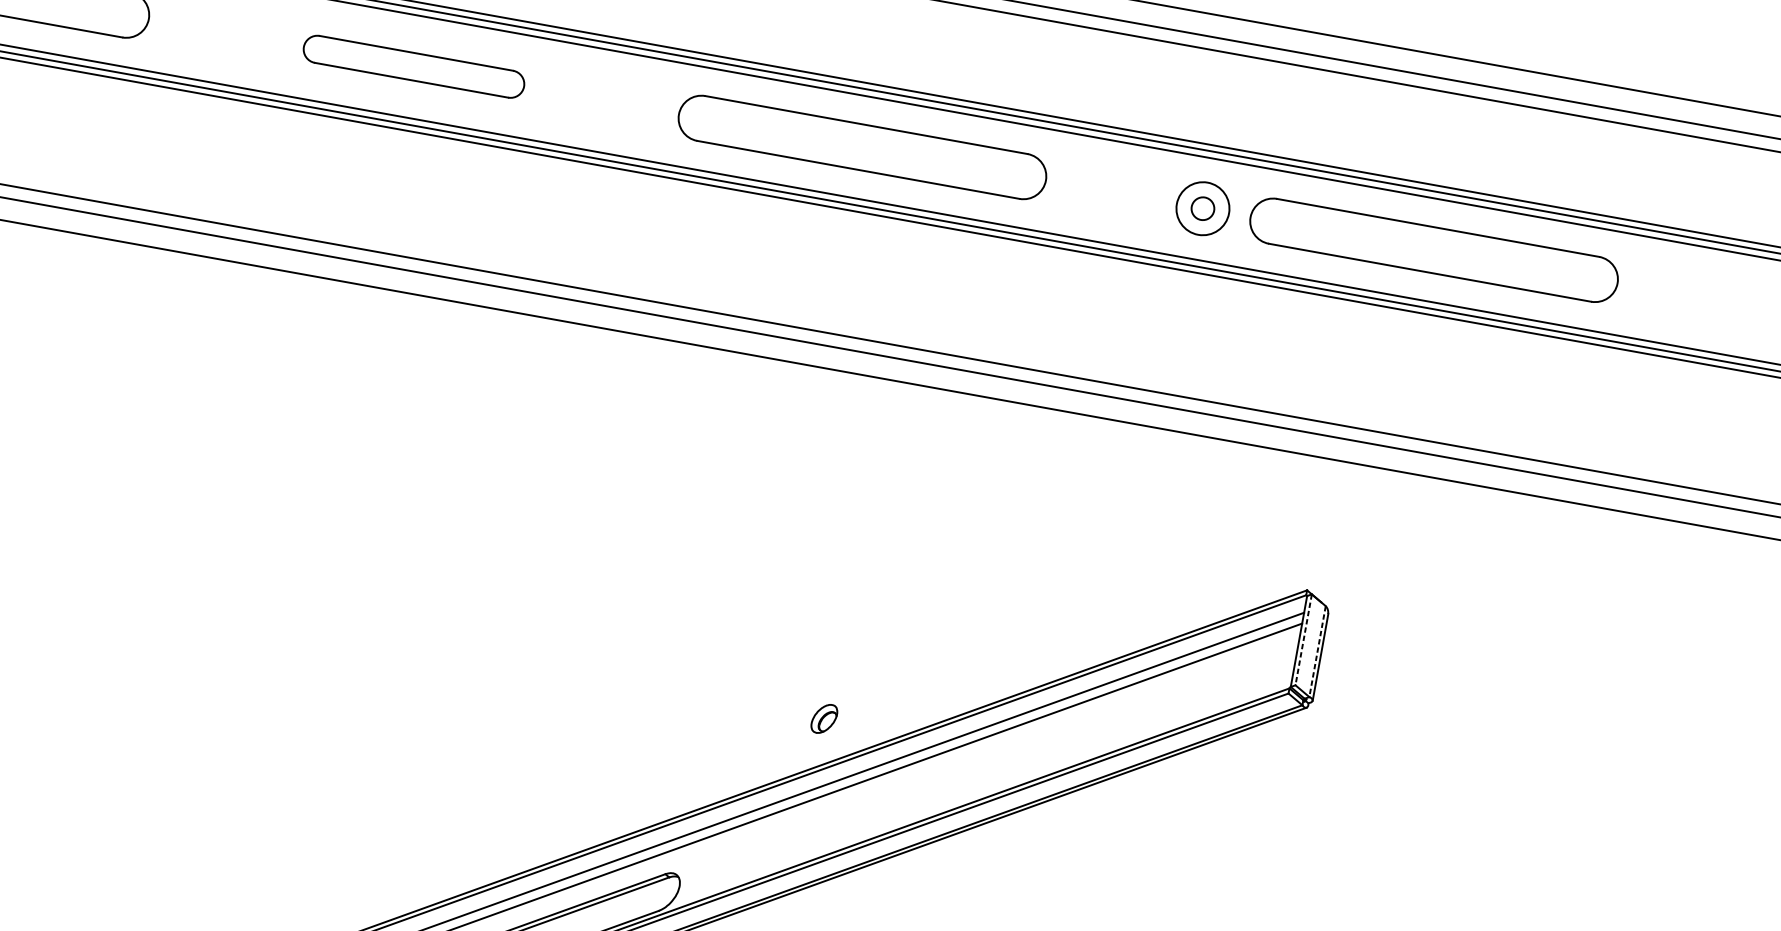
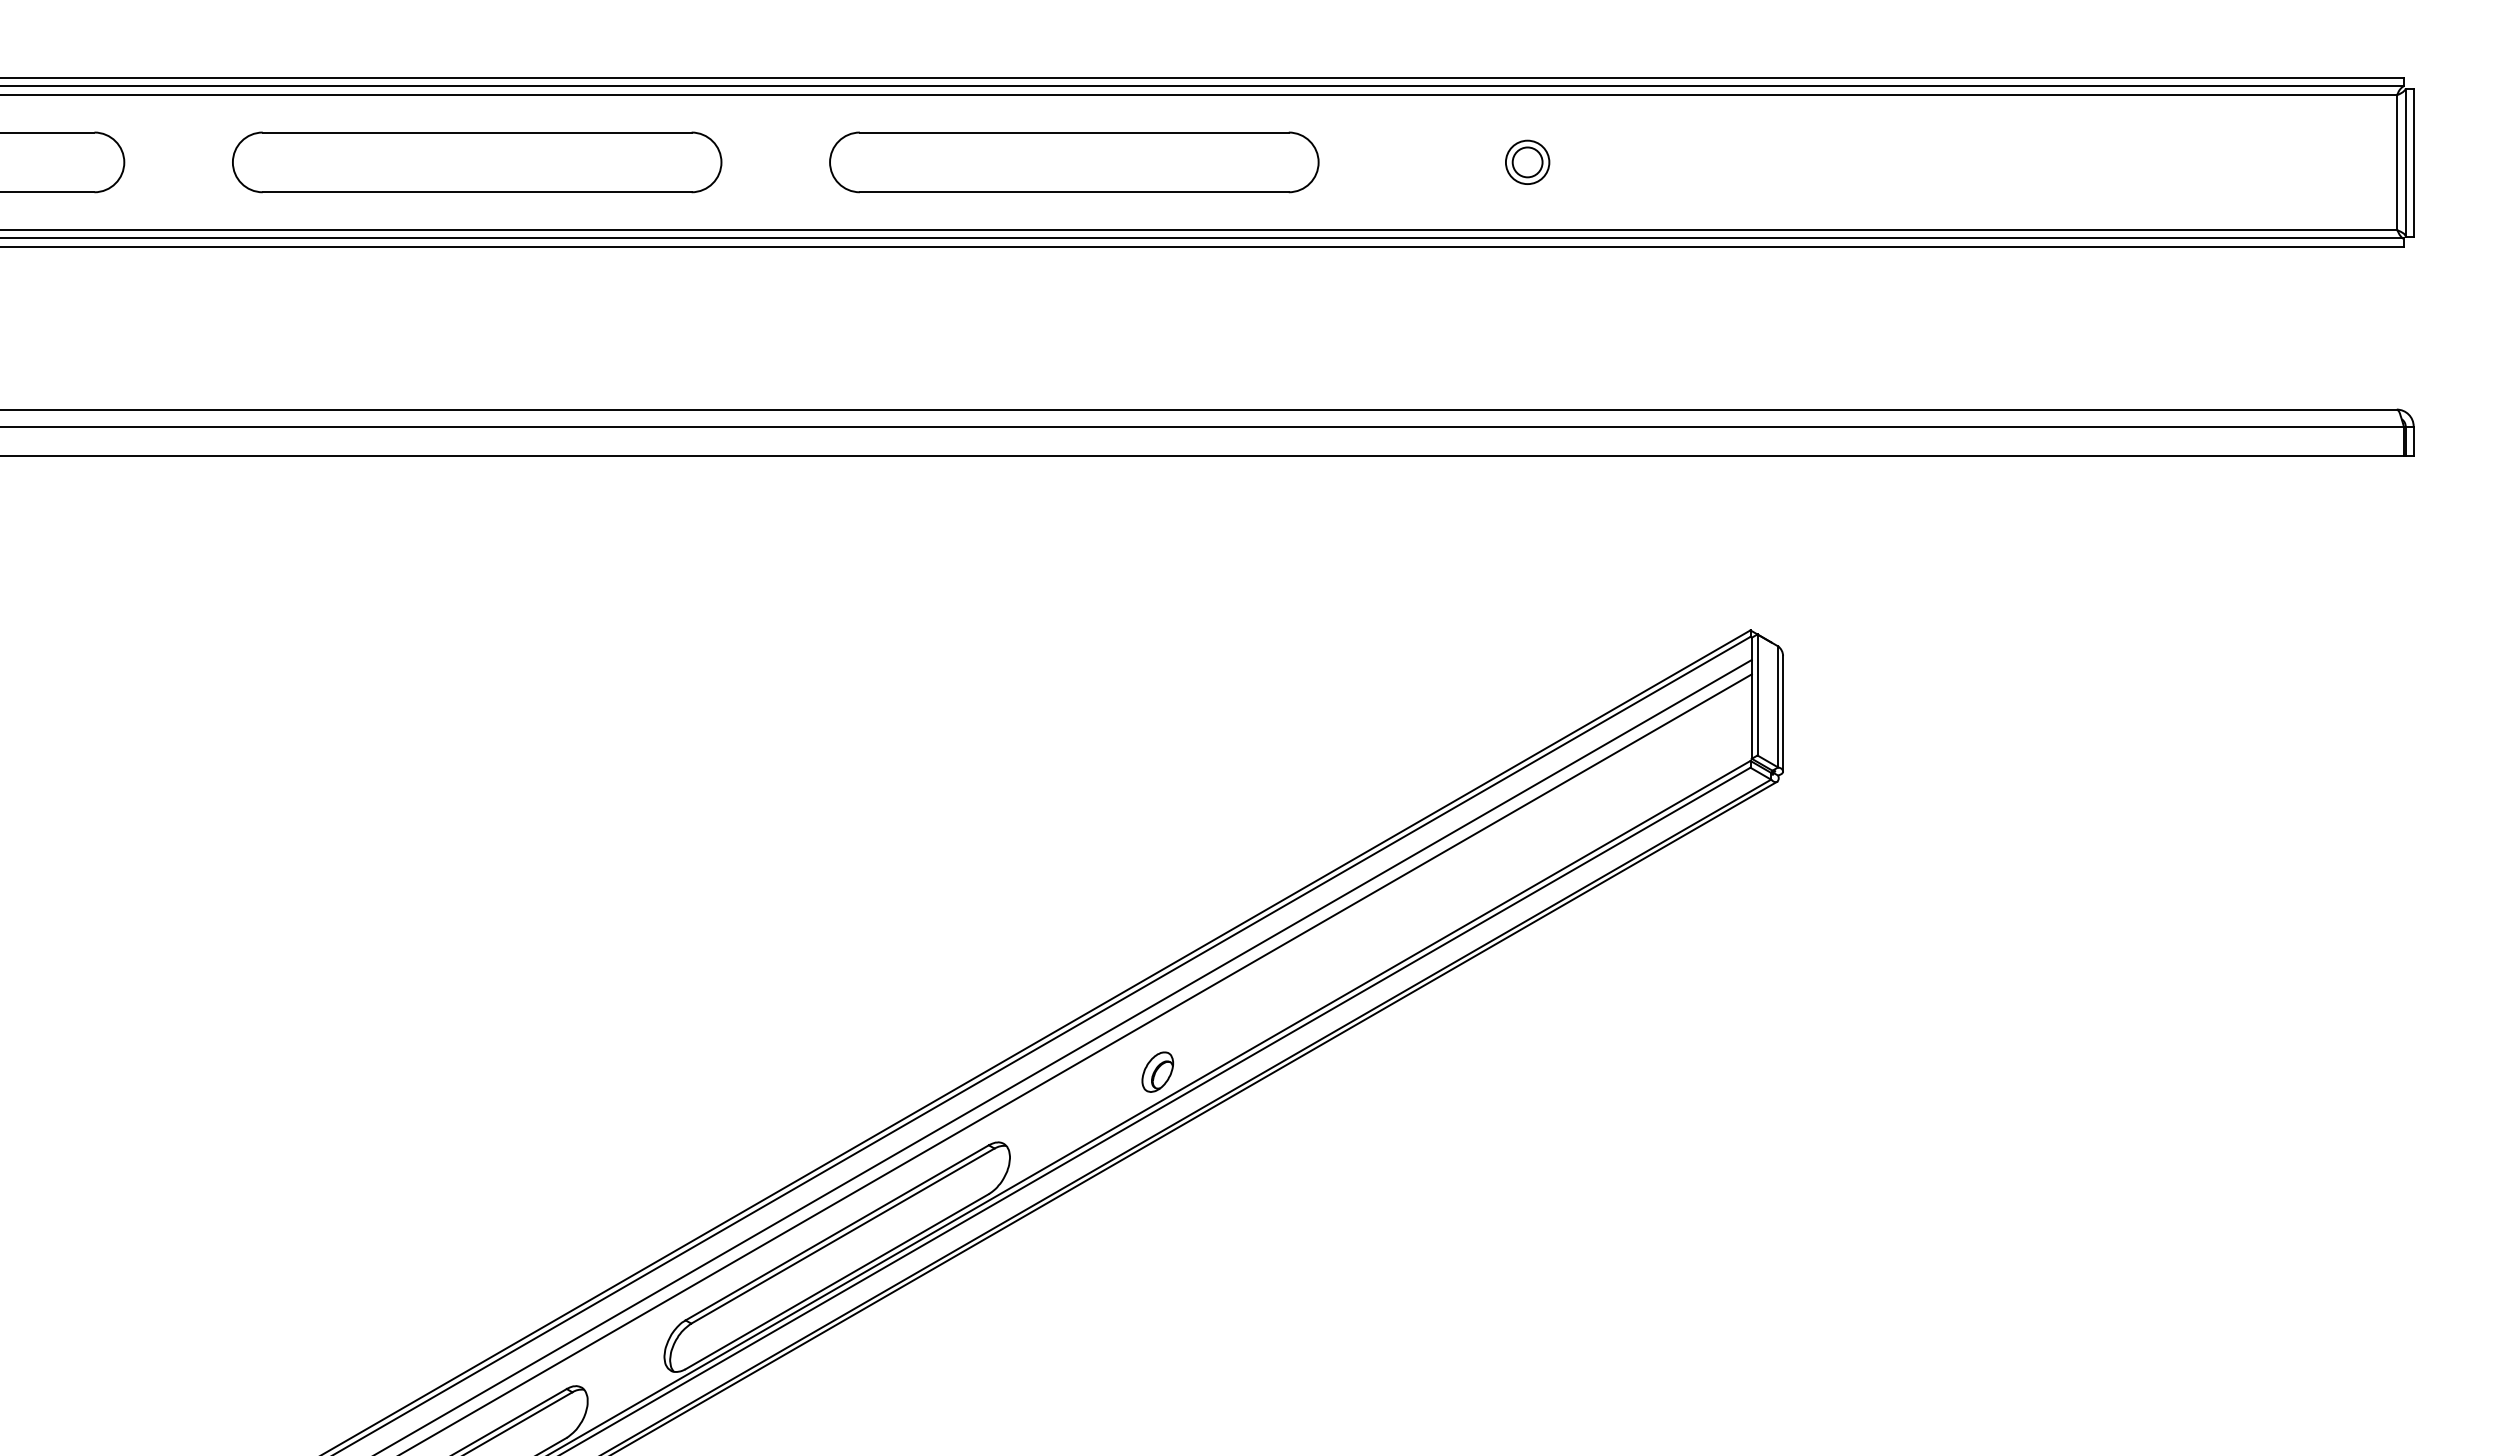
part: (414, 66) -> (477, 162), size x1.67
circle: (1202, 208) -> (1527, 162), size x0.62
part: (1434, 250) -> (1835, 162), removed
line: (1303, 639) -> (1757, 694), dashed -> solid
line: (1317, 651) -> (1778, 706), dashed -> solid
part: (824, 718) -> (1157, 1071), moved

